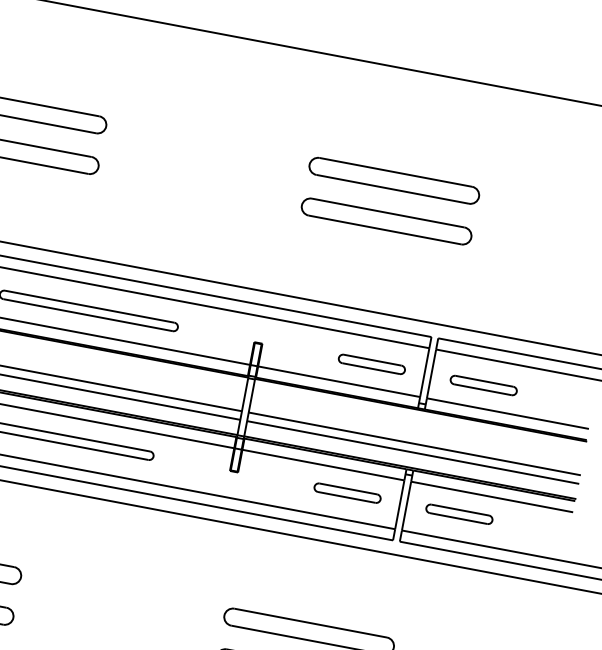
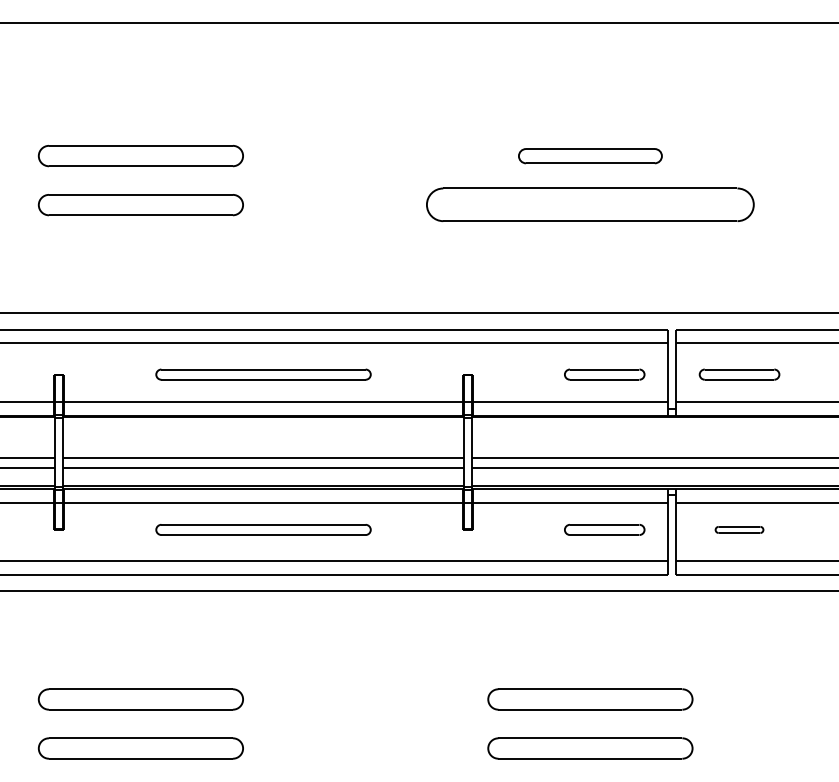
part: (394, 181) -> (590, 156), size x0.7
part: (386, 221) -> (590, 205), size x1.6
part: (459, 513) -> (739, 529), size x0.6

